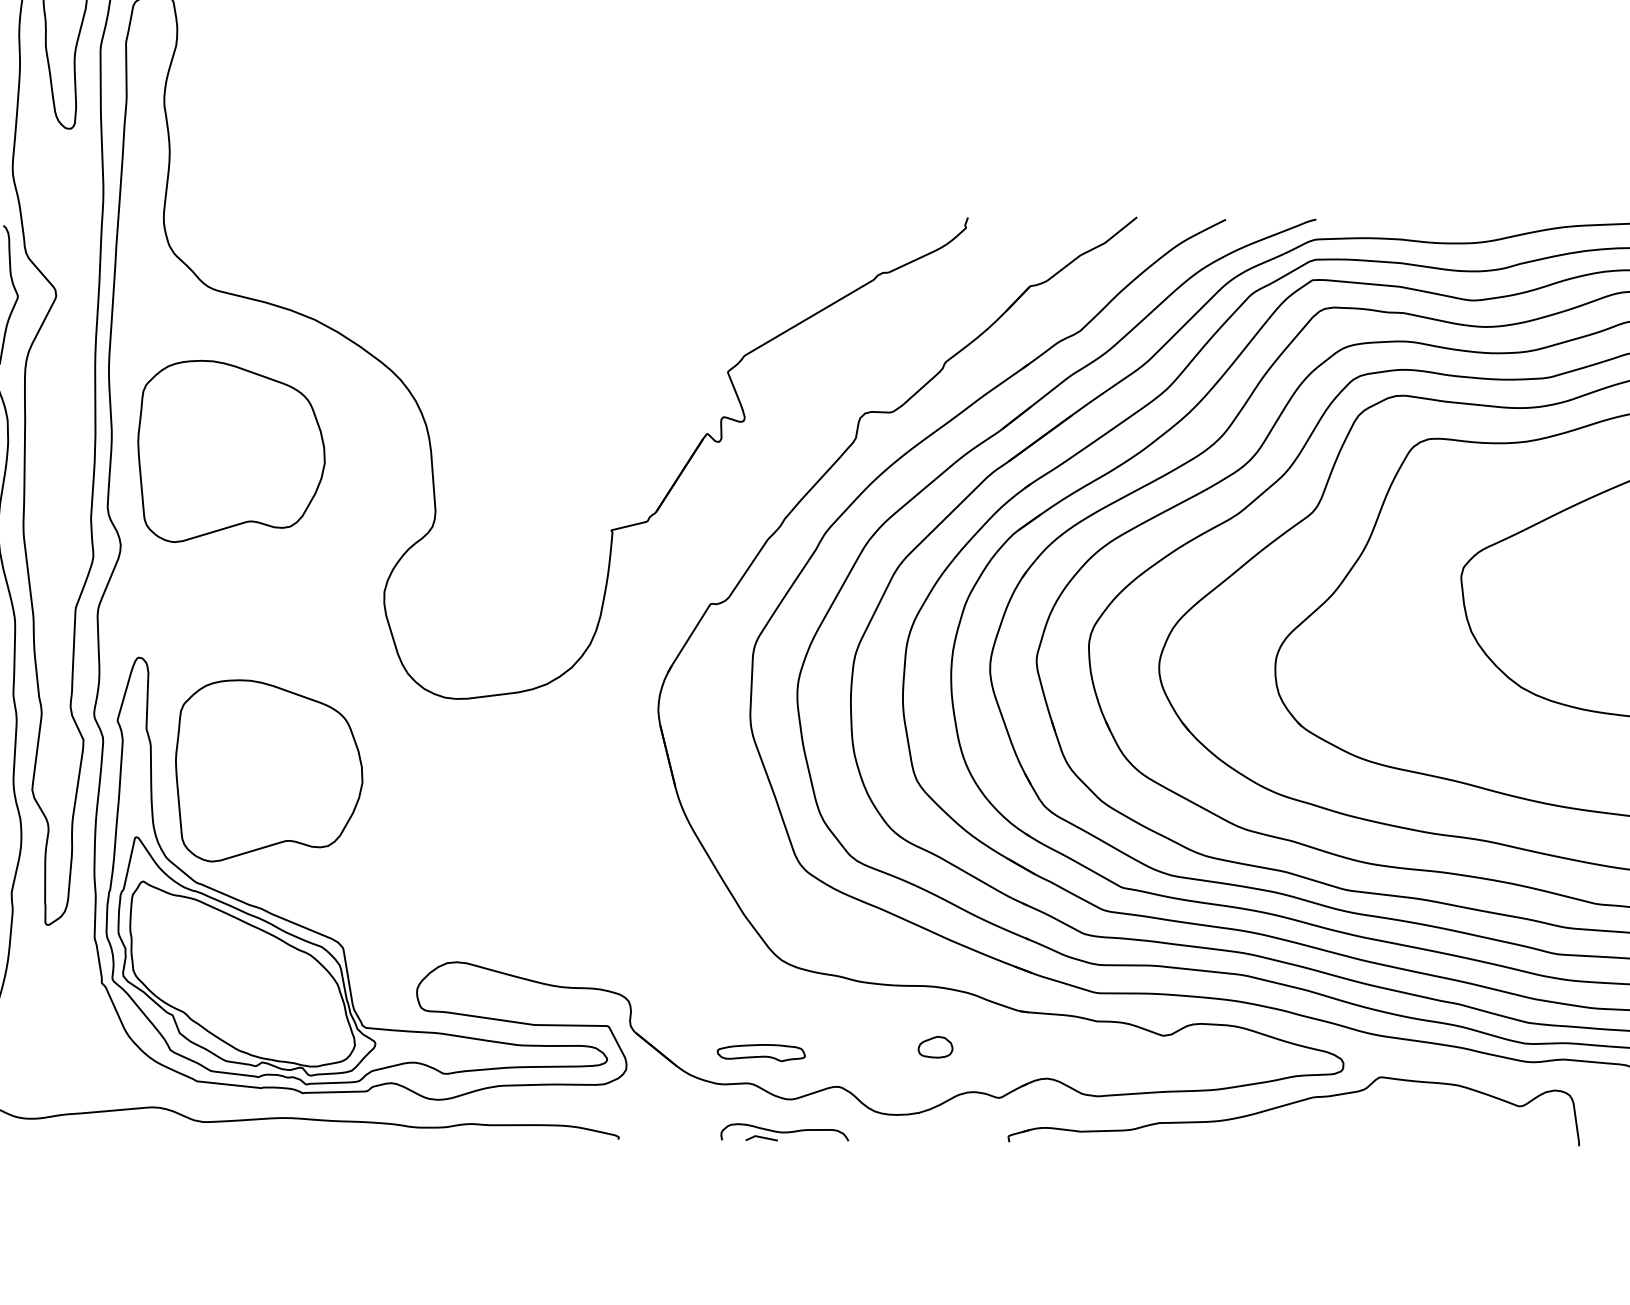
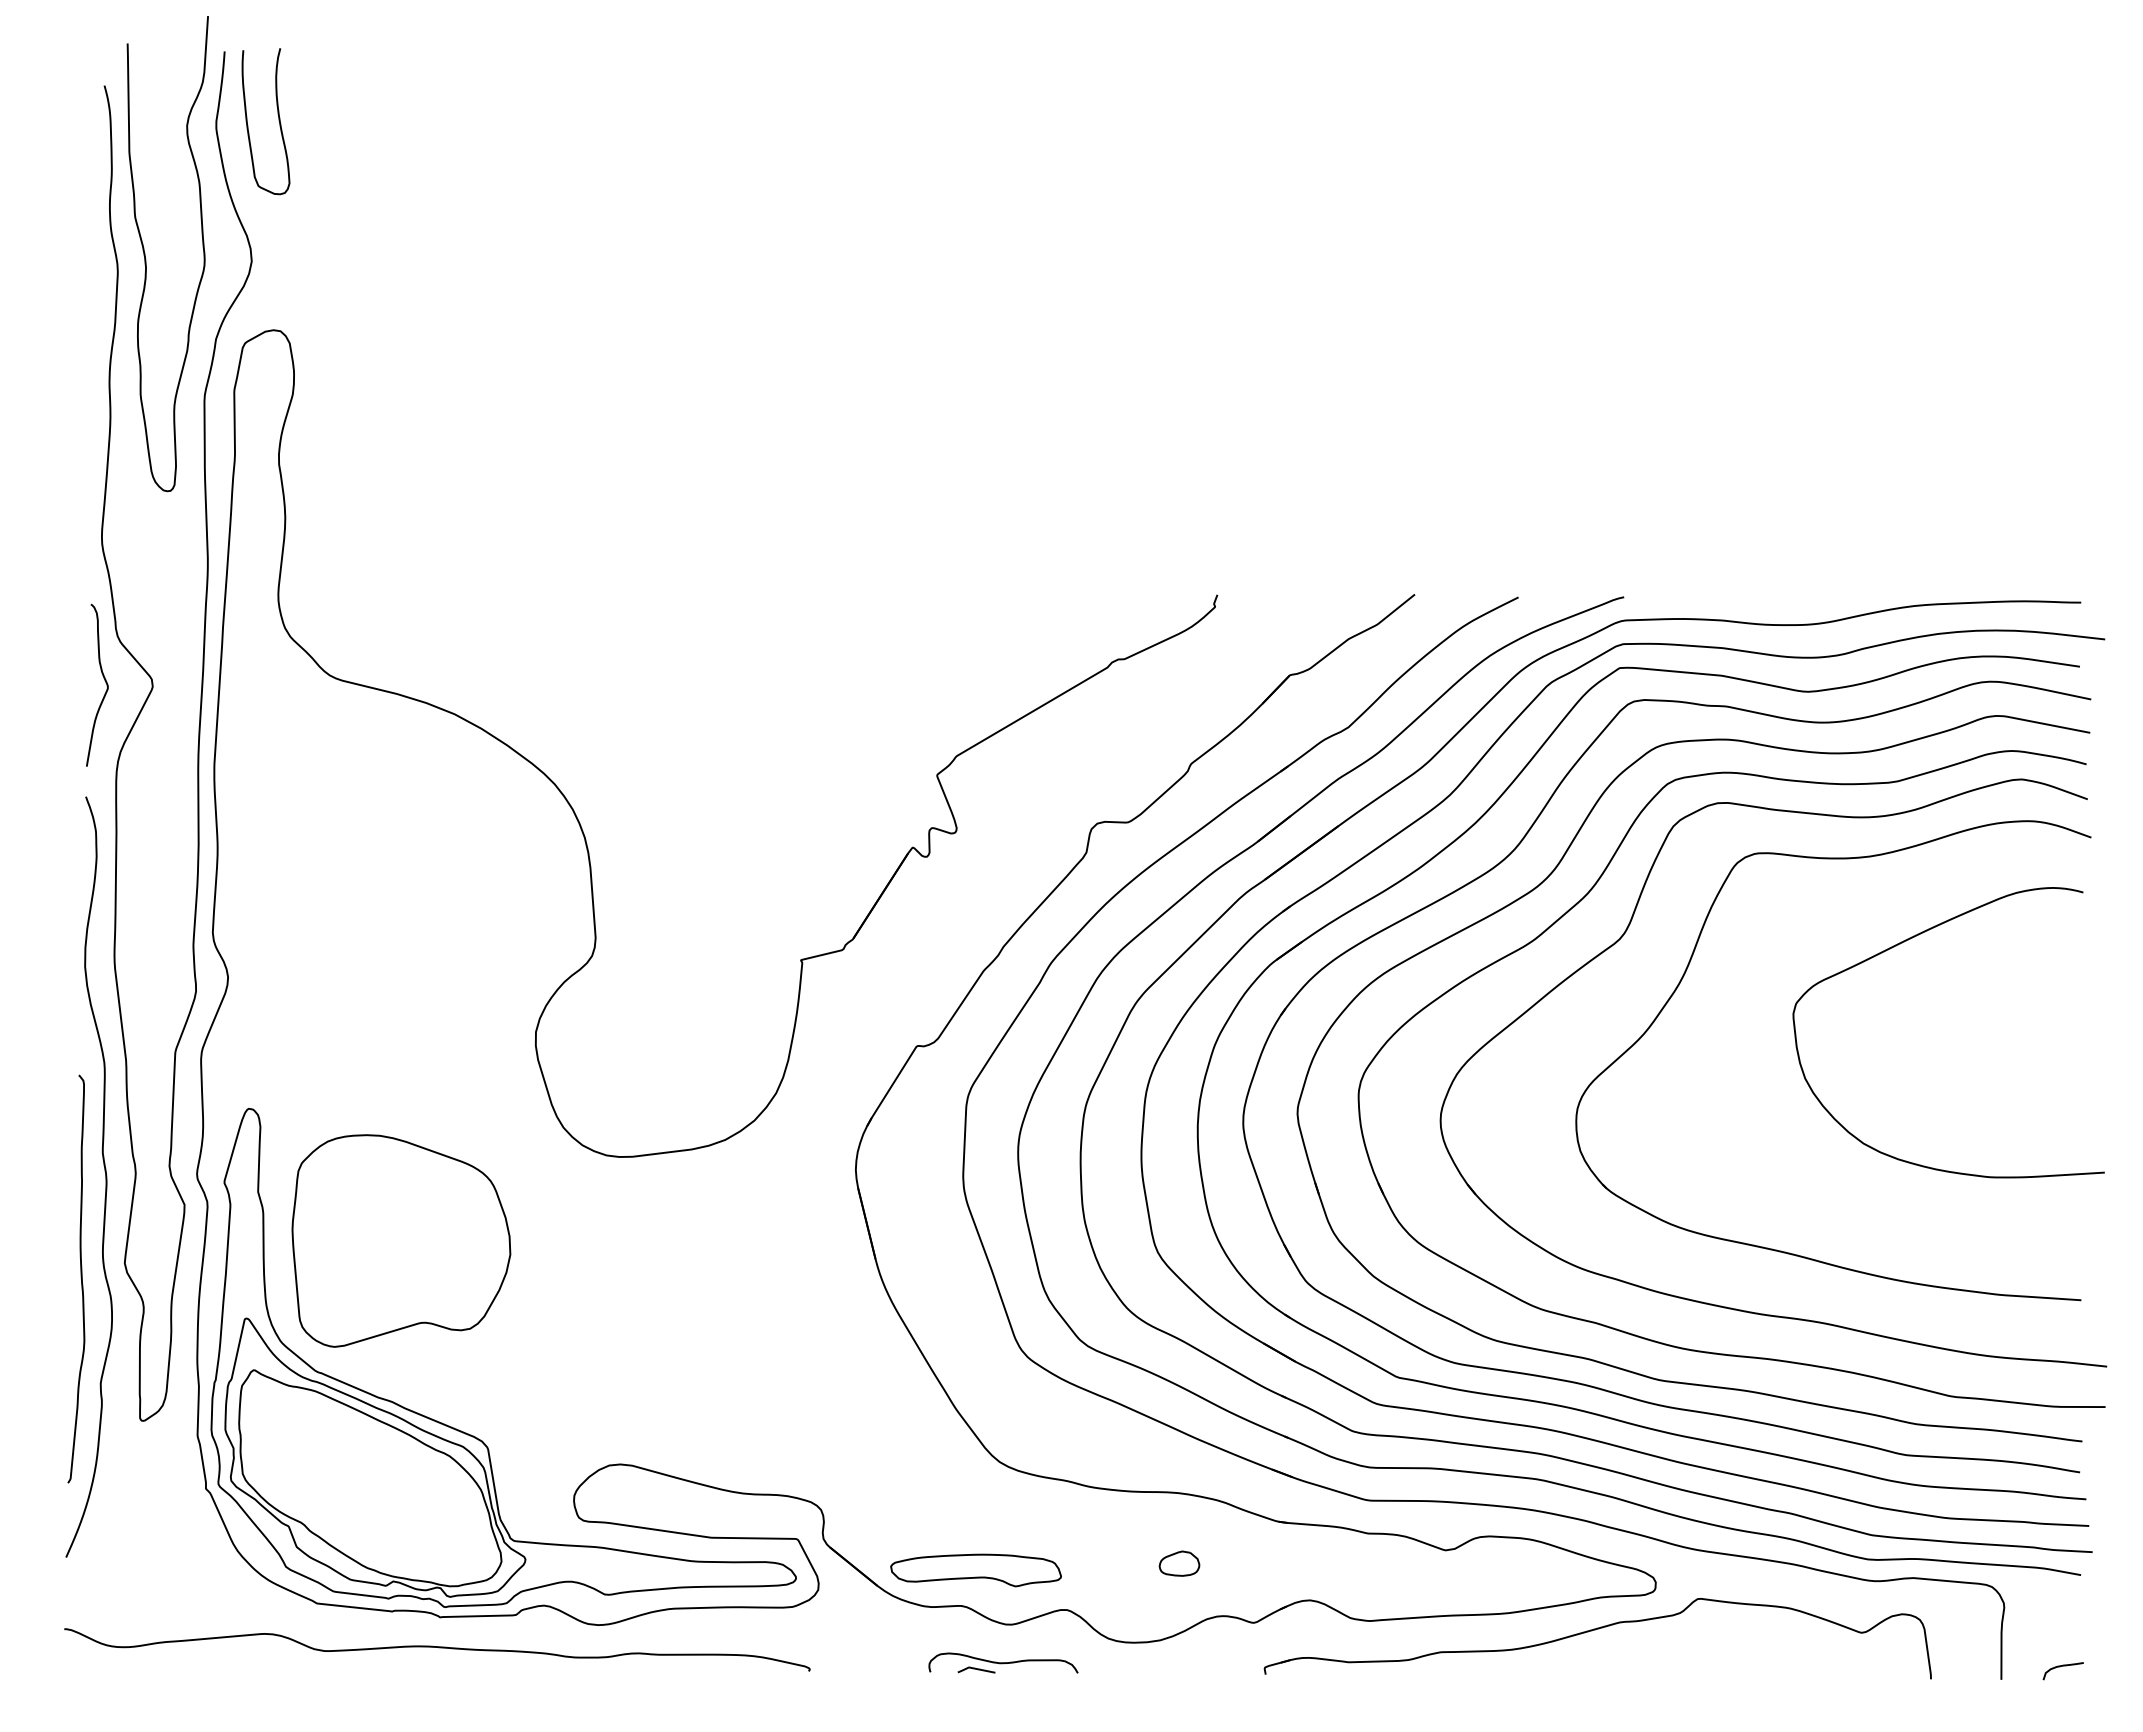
part: (231, 451) -> (357, 867), removed
part: (760, 1053) -> (975, 1570), size x1.67

